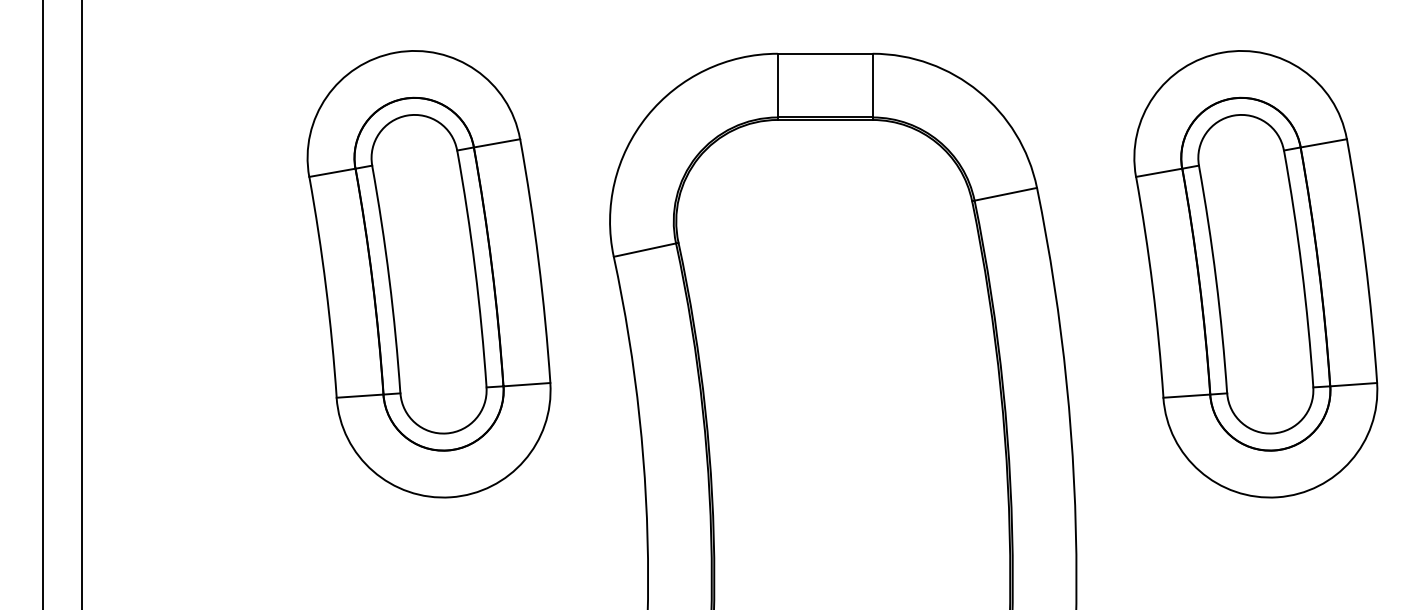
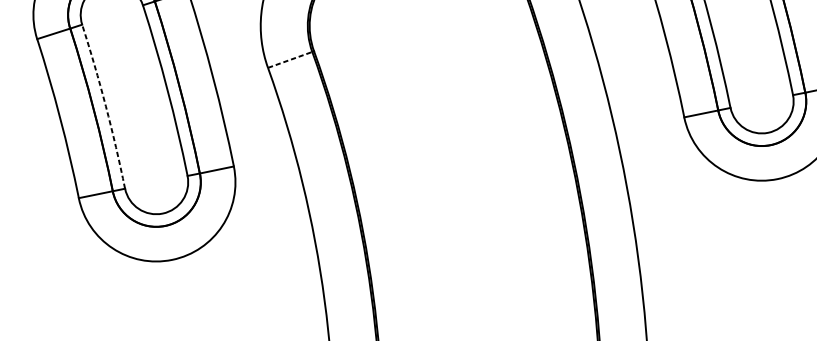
line: (645, 250) -> (290, 60), solid -> dashed
arc: (389, 279) -> (105, 106), solid -> dashed

